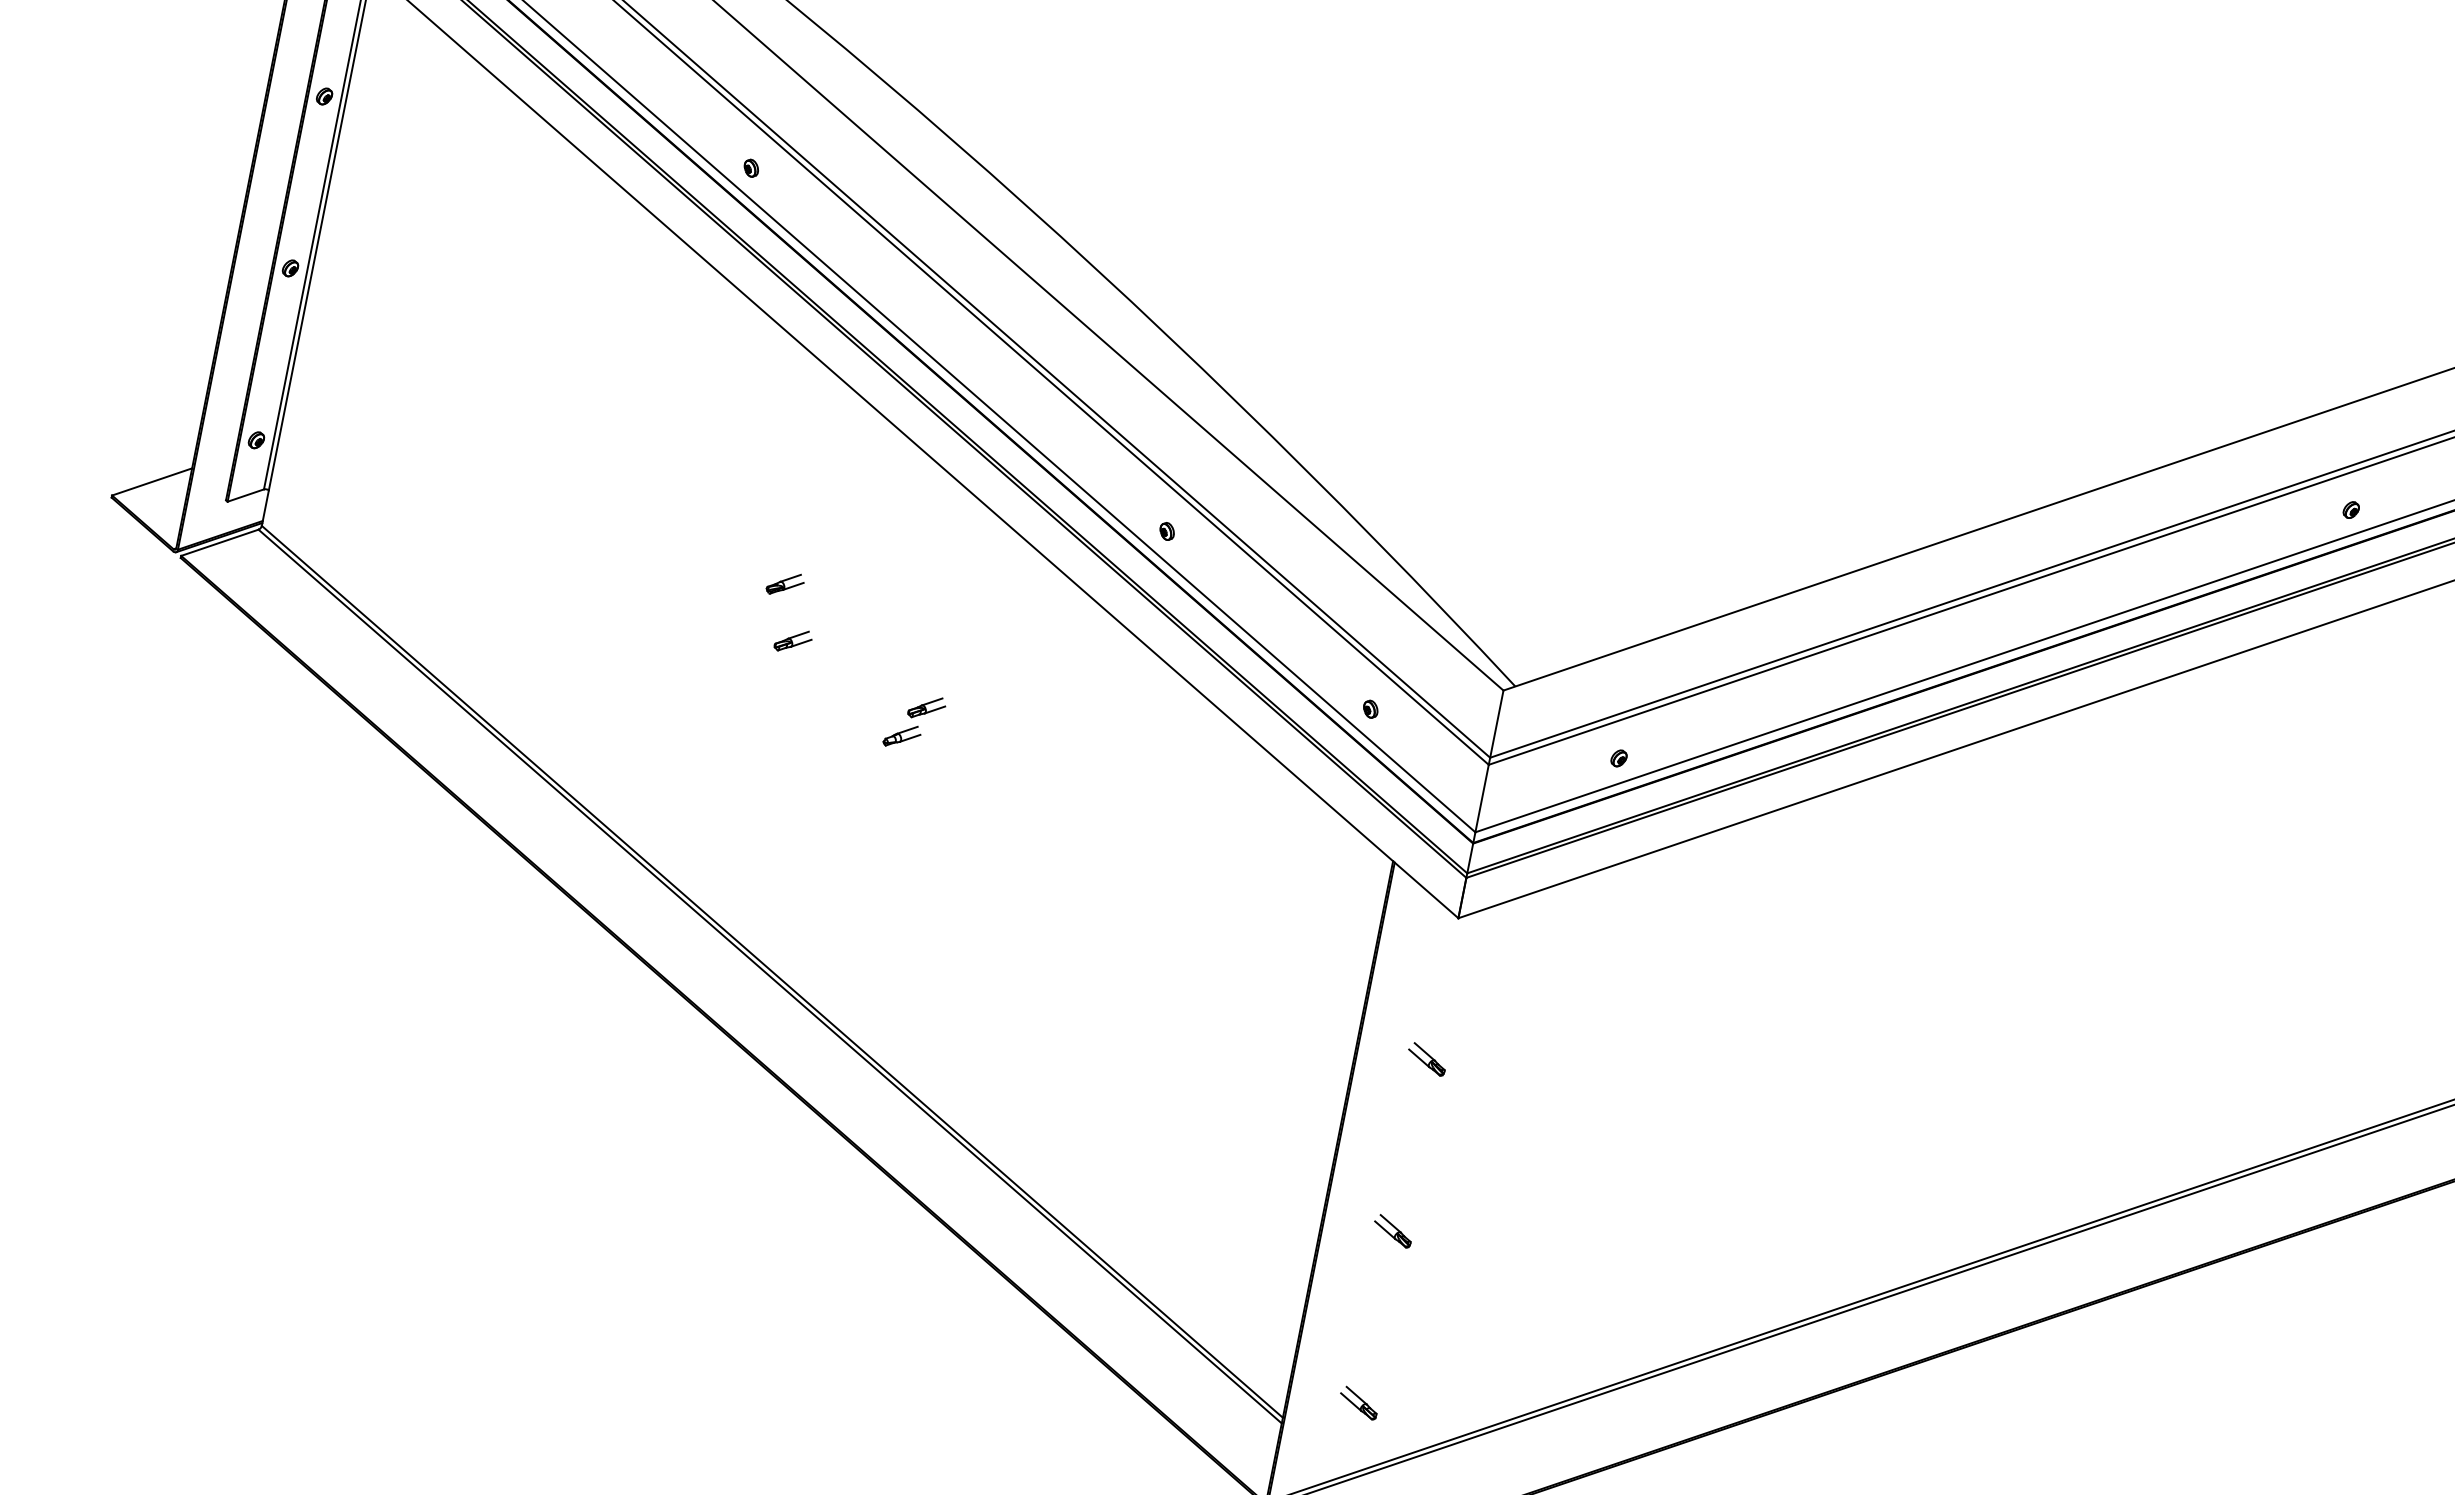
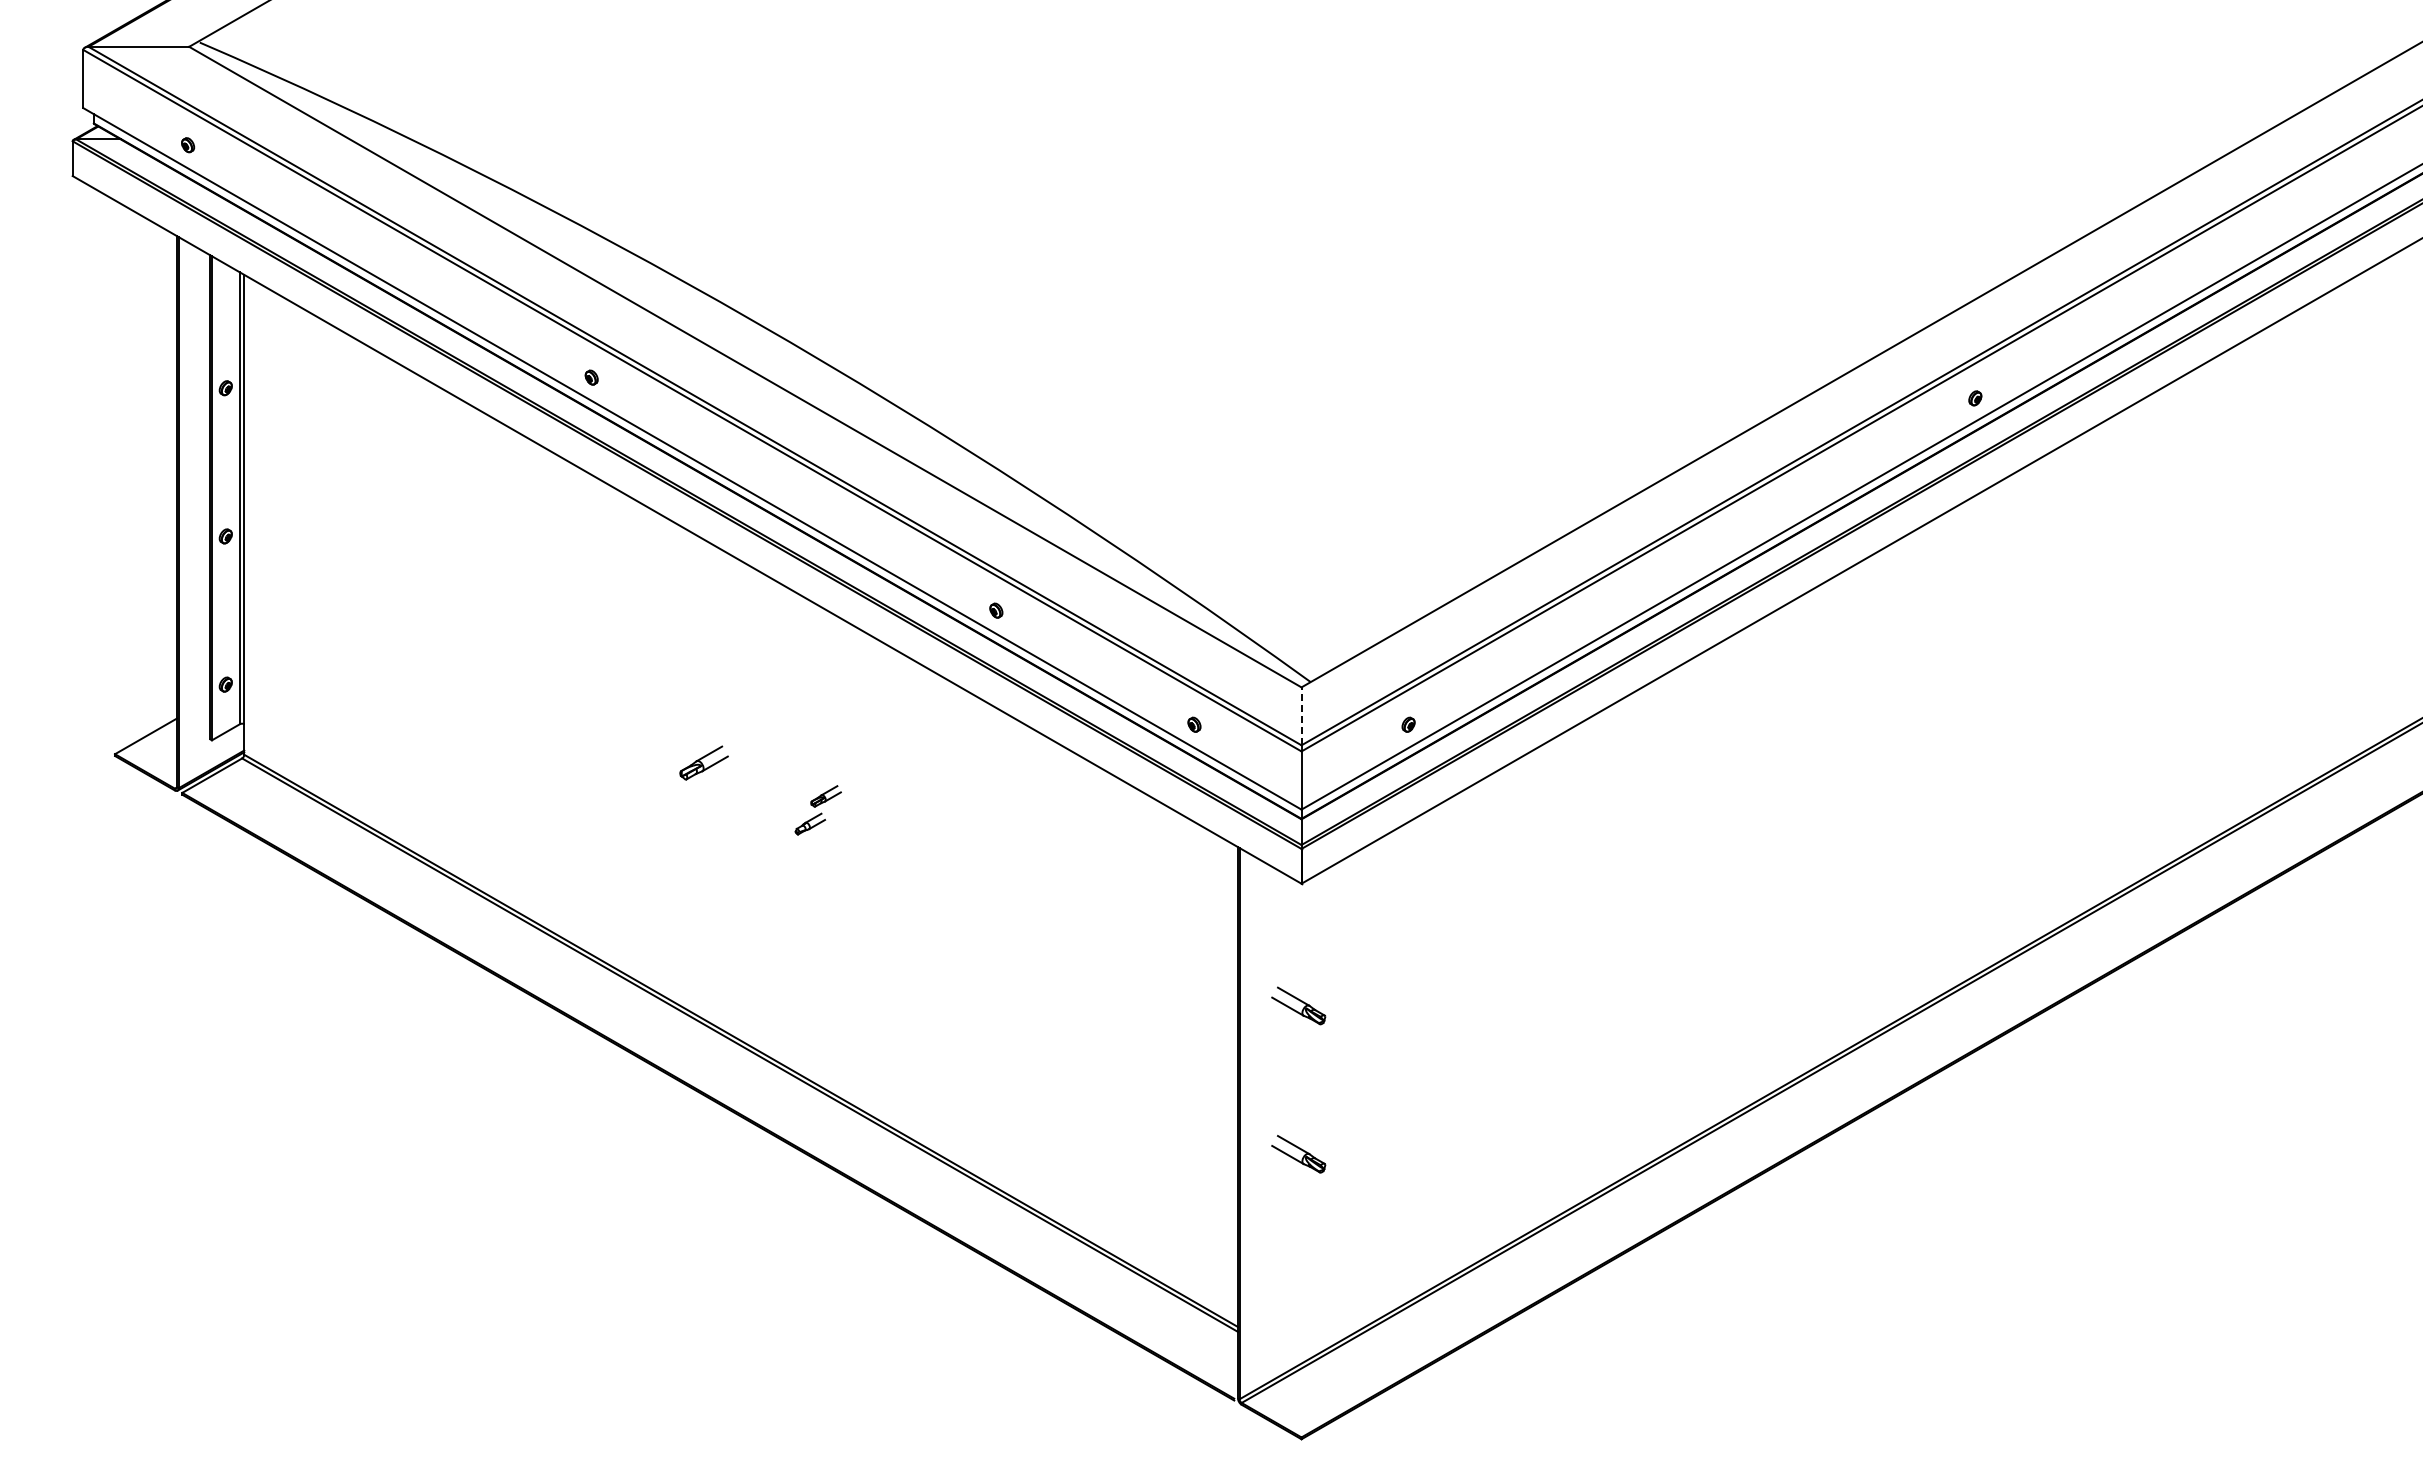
part: (785, 583) -> (688, 716), removed
part: (793, 640) -> (704, 762), size x1.6
line: (1496, 724) -> (1301, 716), solid -> dashed
part: (1426, 1058) -> (1298, 1005), size x1.6
part: (1392, 1230) -> (1298, 1153), size x1.6
part: (1358, 1402) -> (1298, 1301), removed

